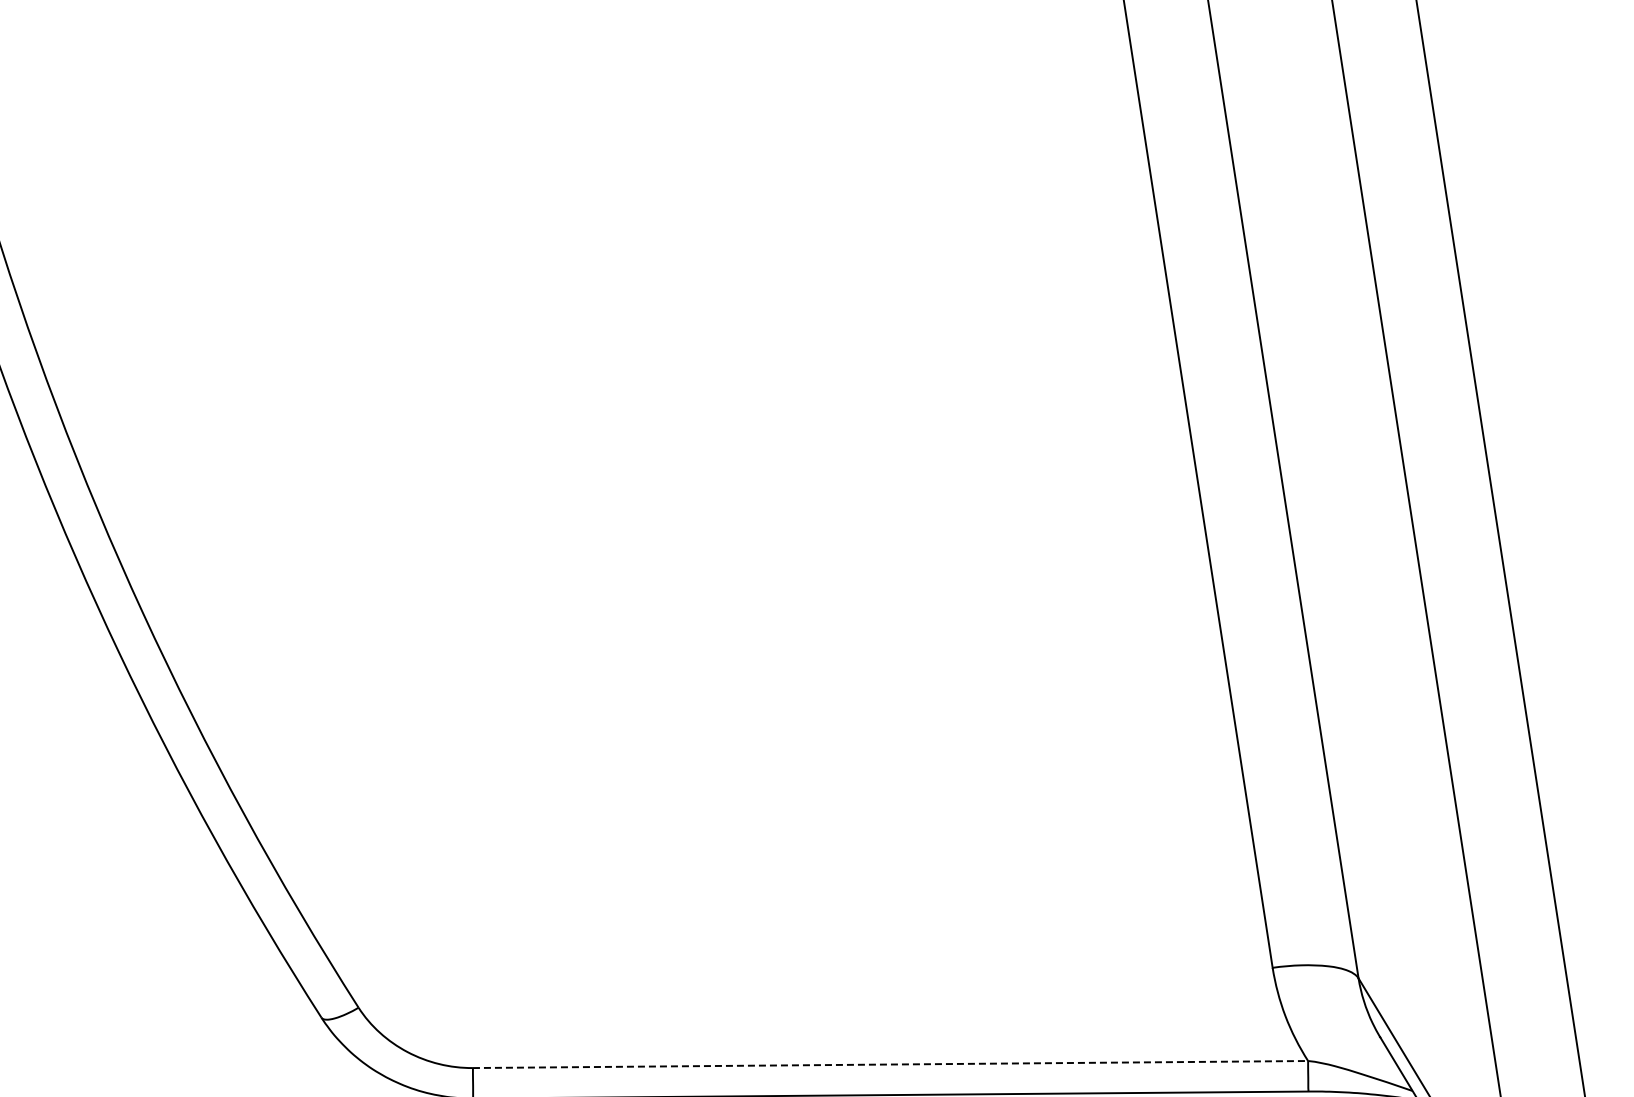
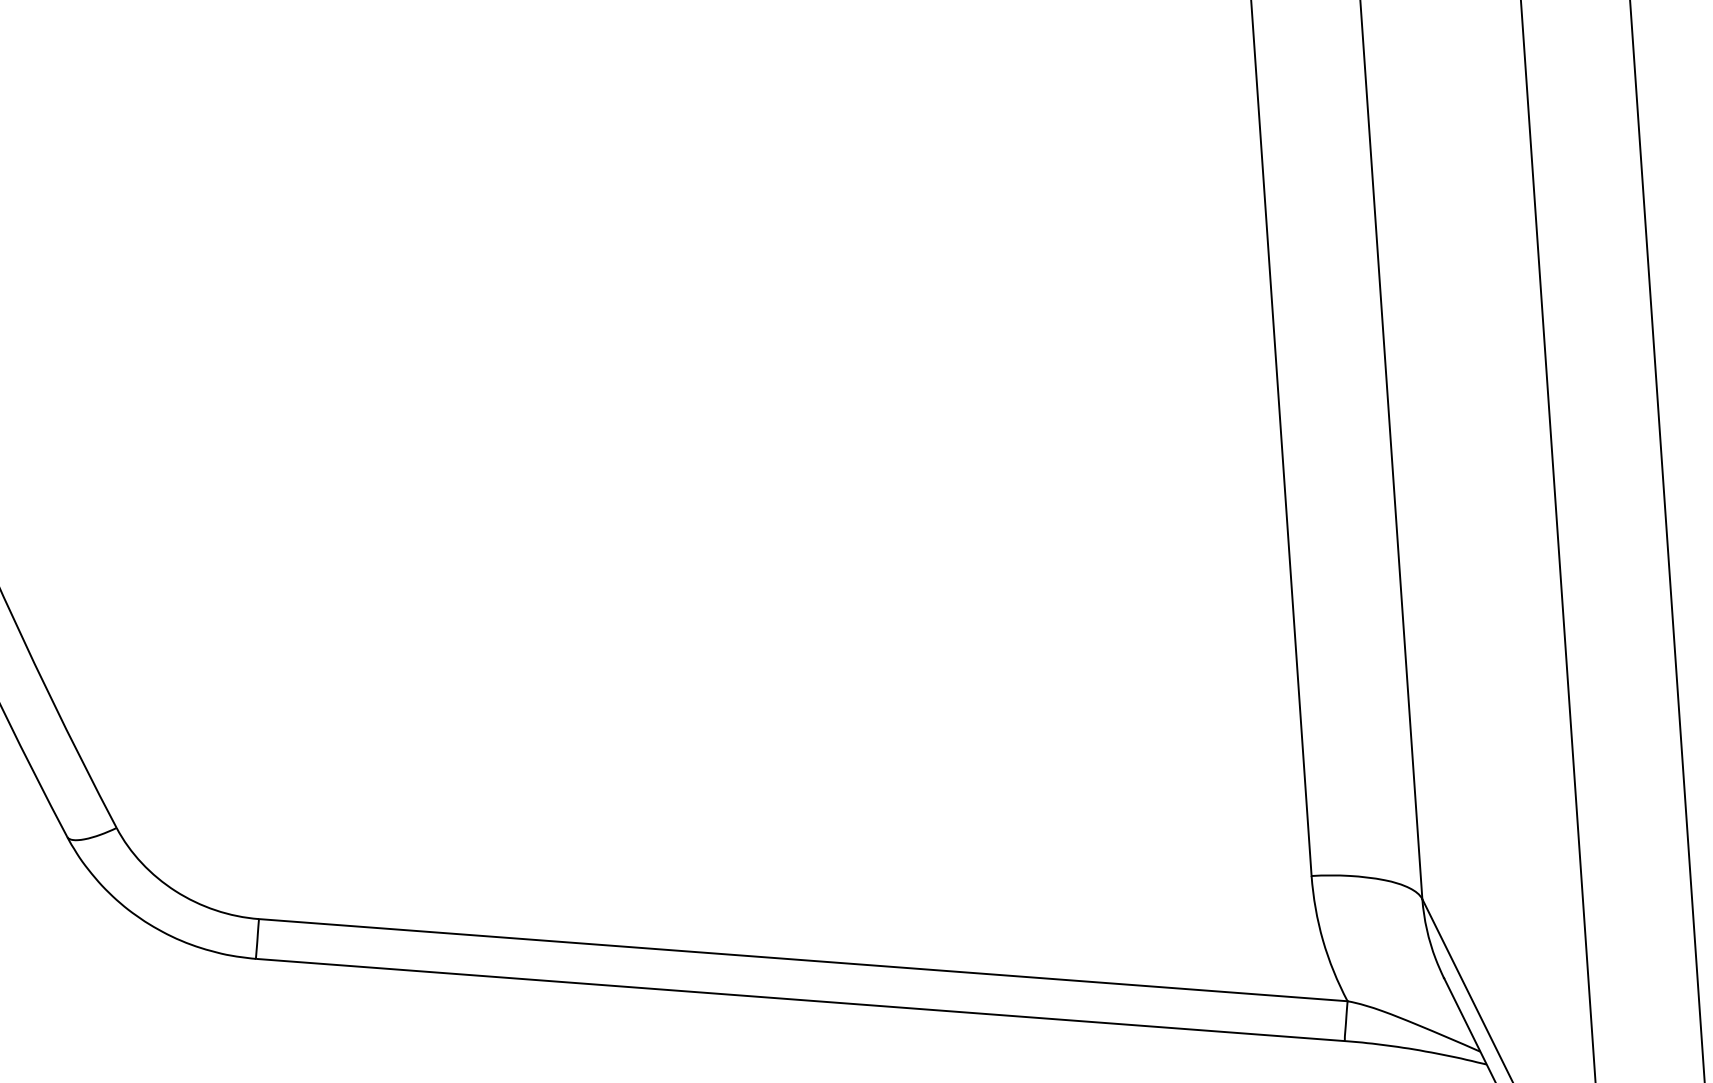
line: (890, 1064) -> (803, 960), dashed -> solid

